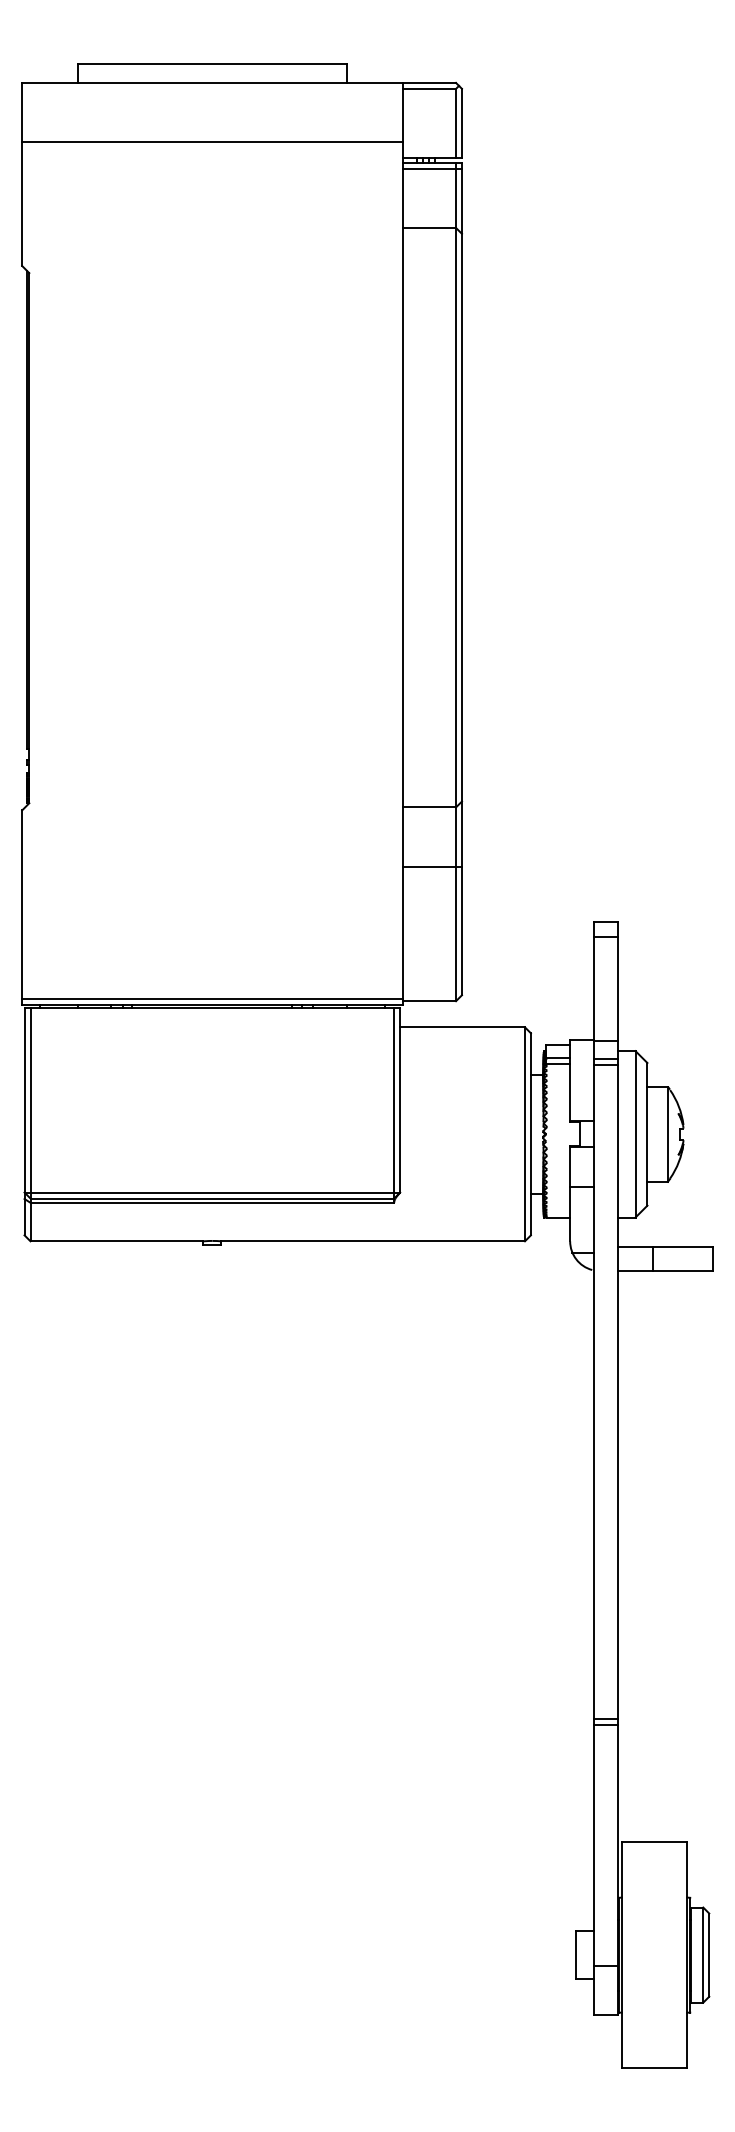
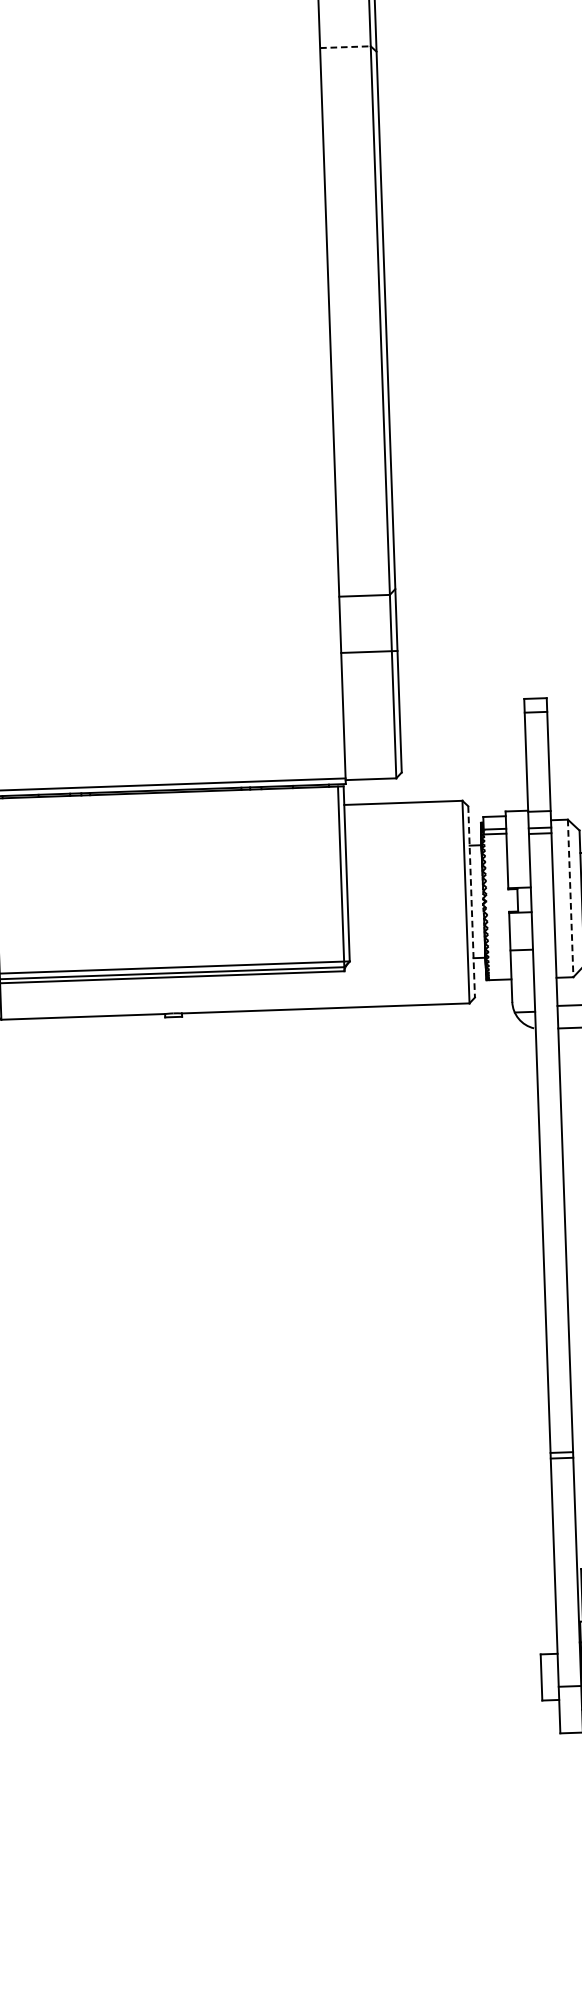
line: (429, 227) -> (345, 46), solid -> dashed
line: (530, 1134) -> (471, 902), solid -> dashed
line: (635, 1134) -> (570, 898), solid -> dashed

